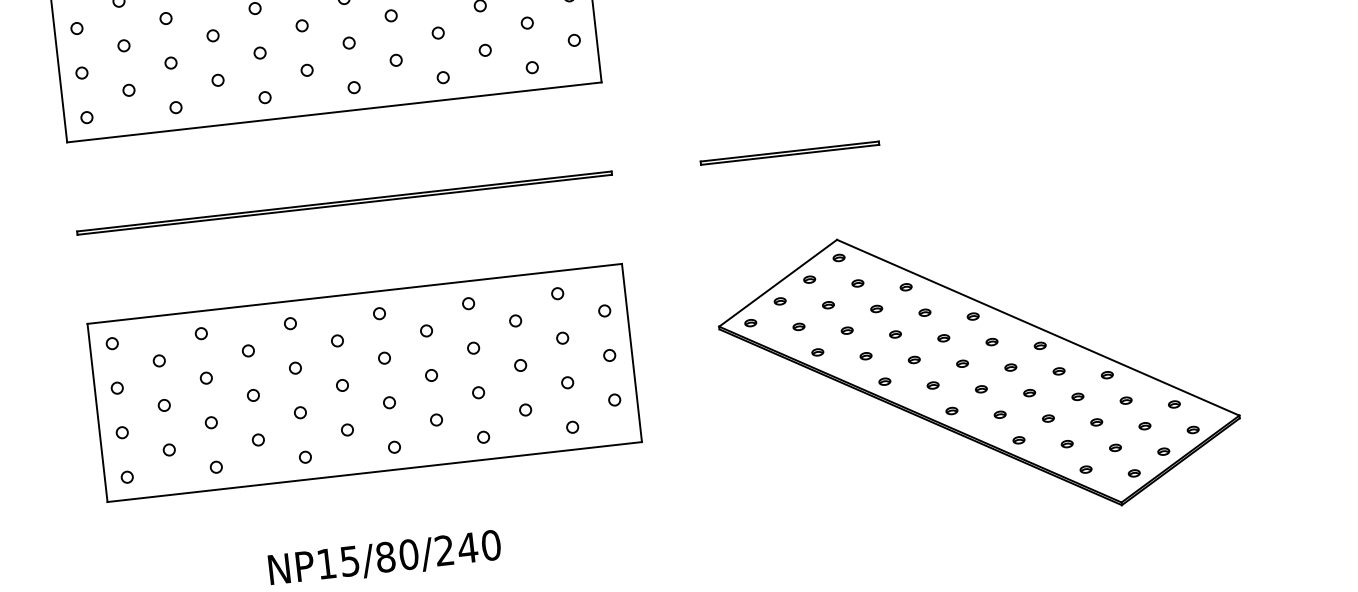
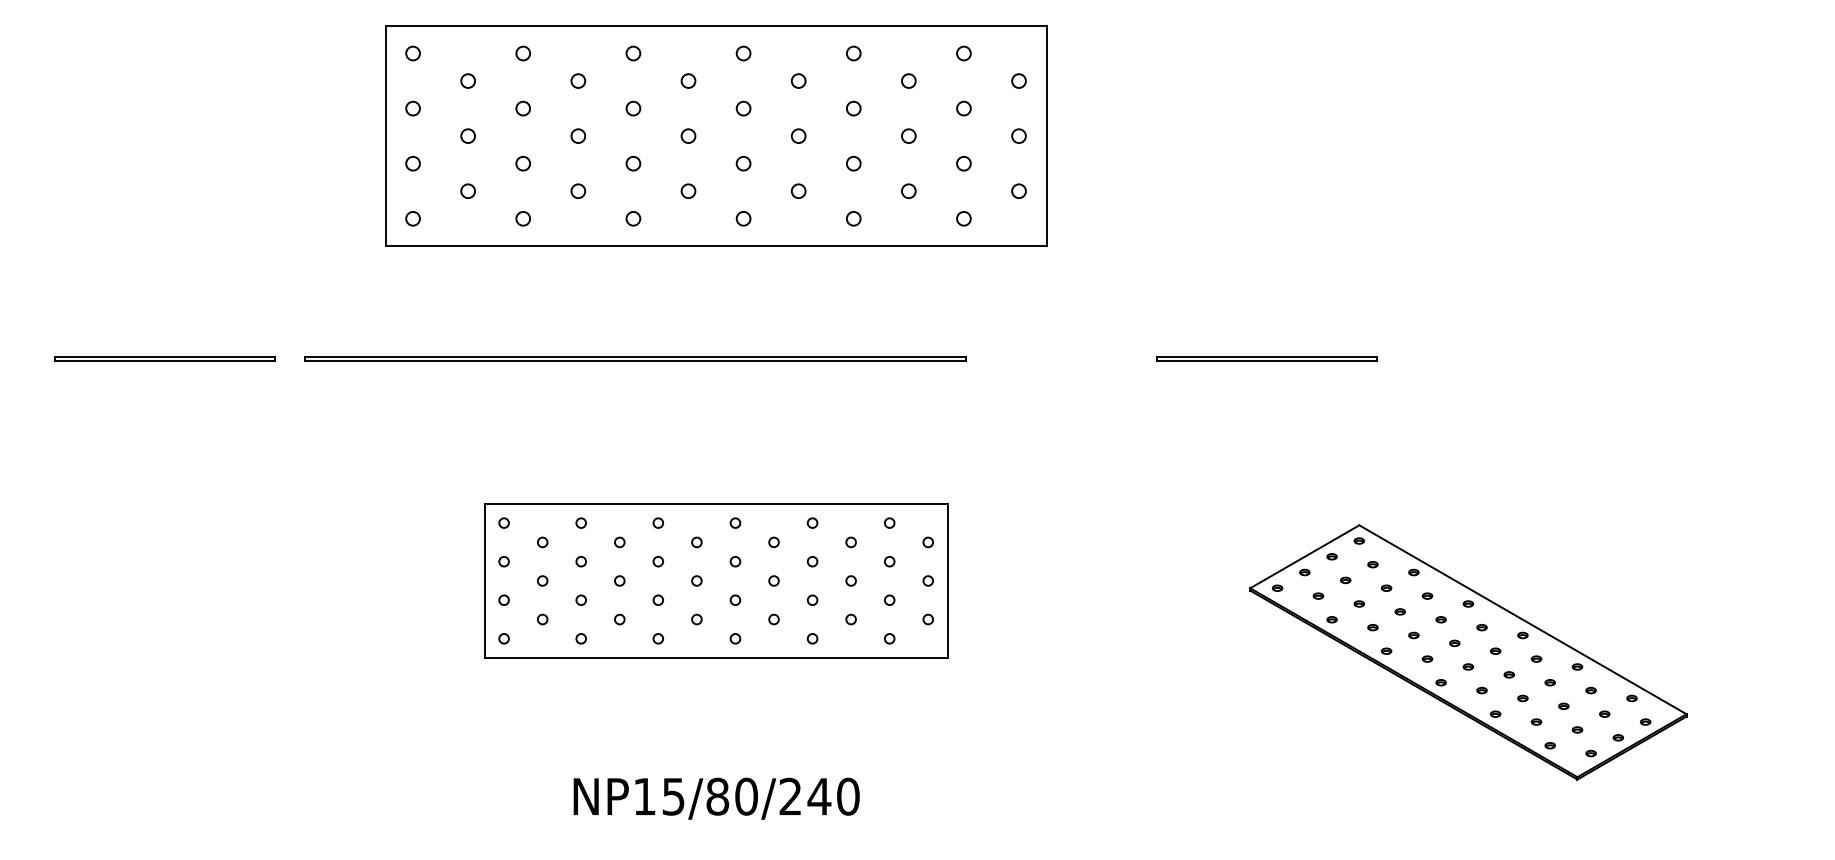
part: (344, 203) -> (635, 358), moved
part: (979, 372) -> (1468, 652), size x0.7
part: (365, 382) -> (716, 580), size x0.7

